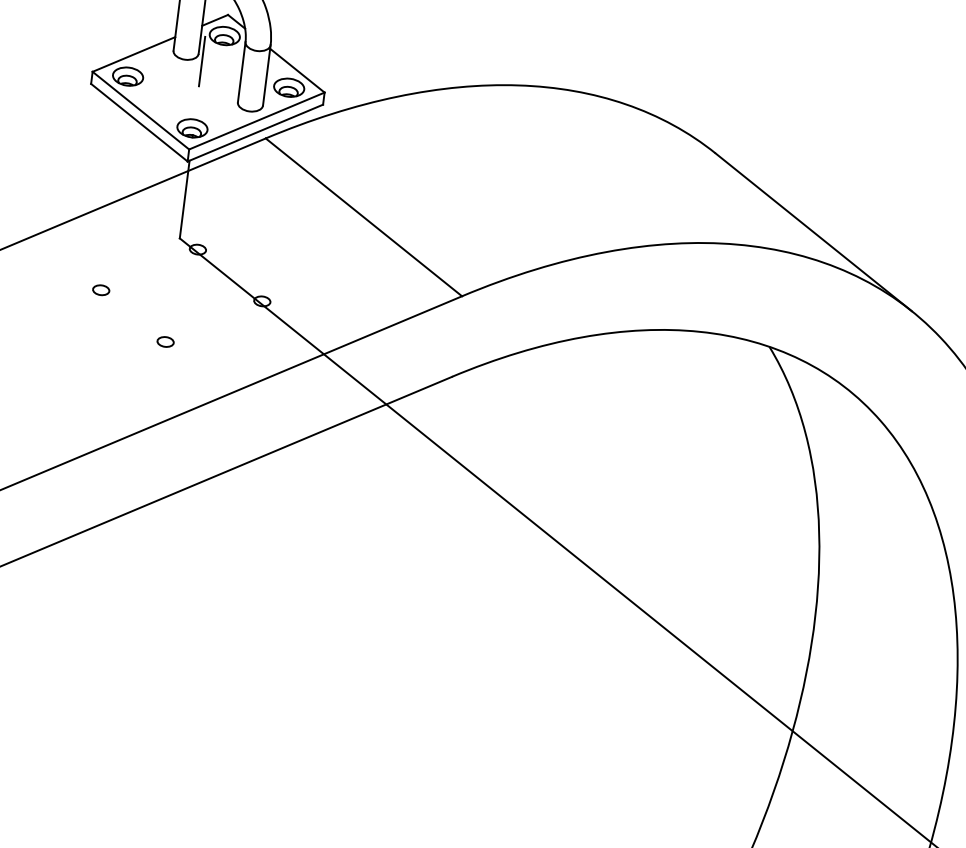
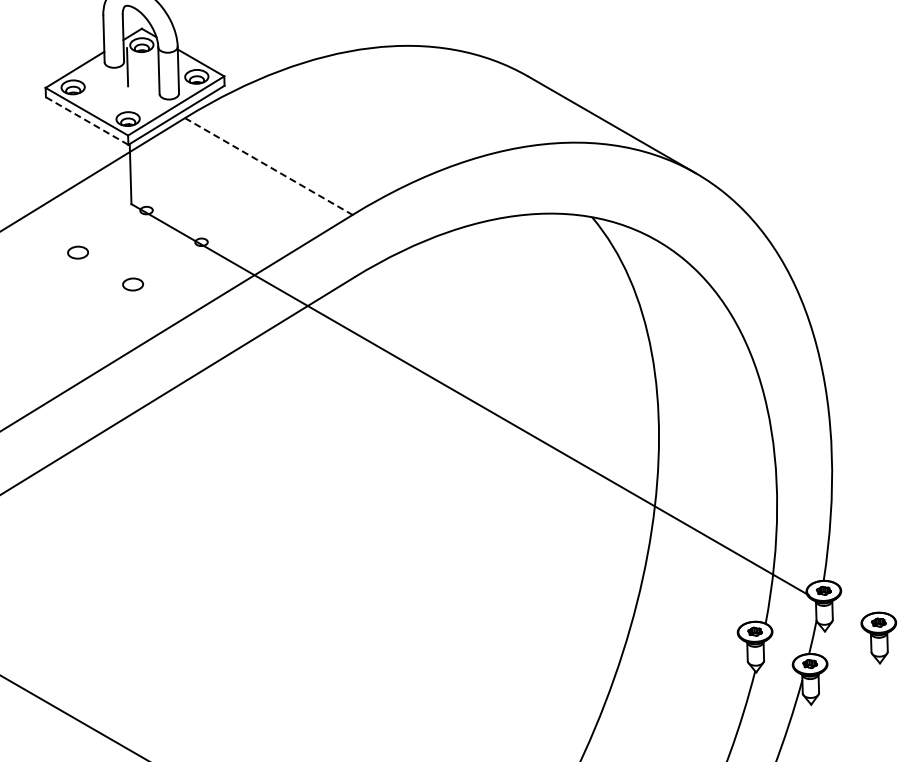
line: (139, 123) -> (87, 121), solid -> dashed
line: (363, 217) -> (268, 166), solid -> dashed
part: (100, 289) -> (77, 252), size x1.6
part: (165, 341) -> (132, 284), size x1.6

